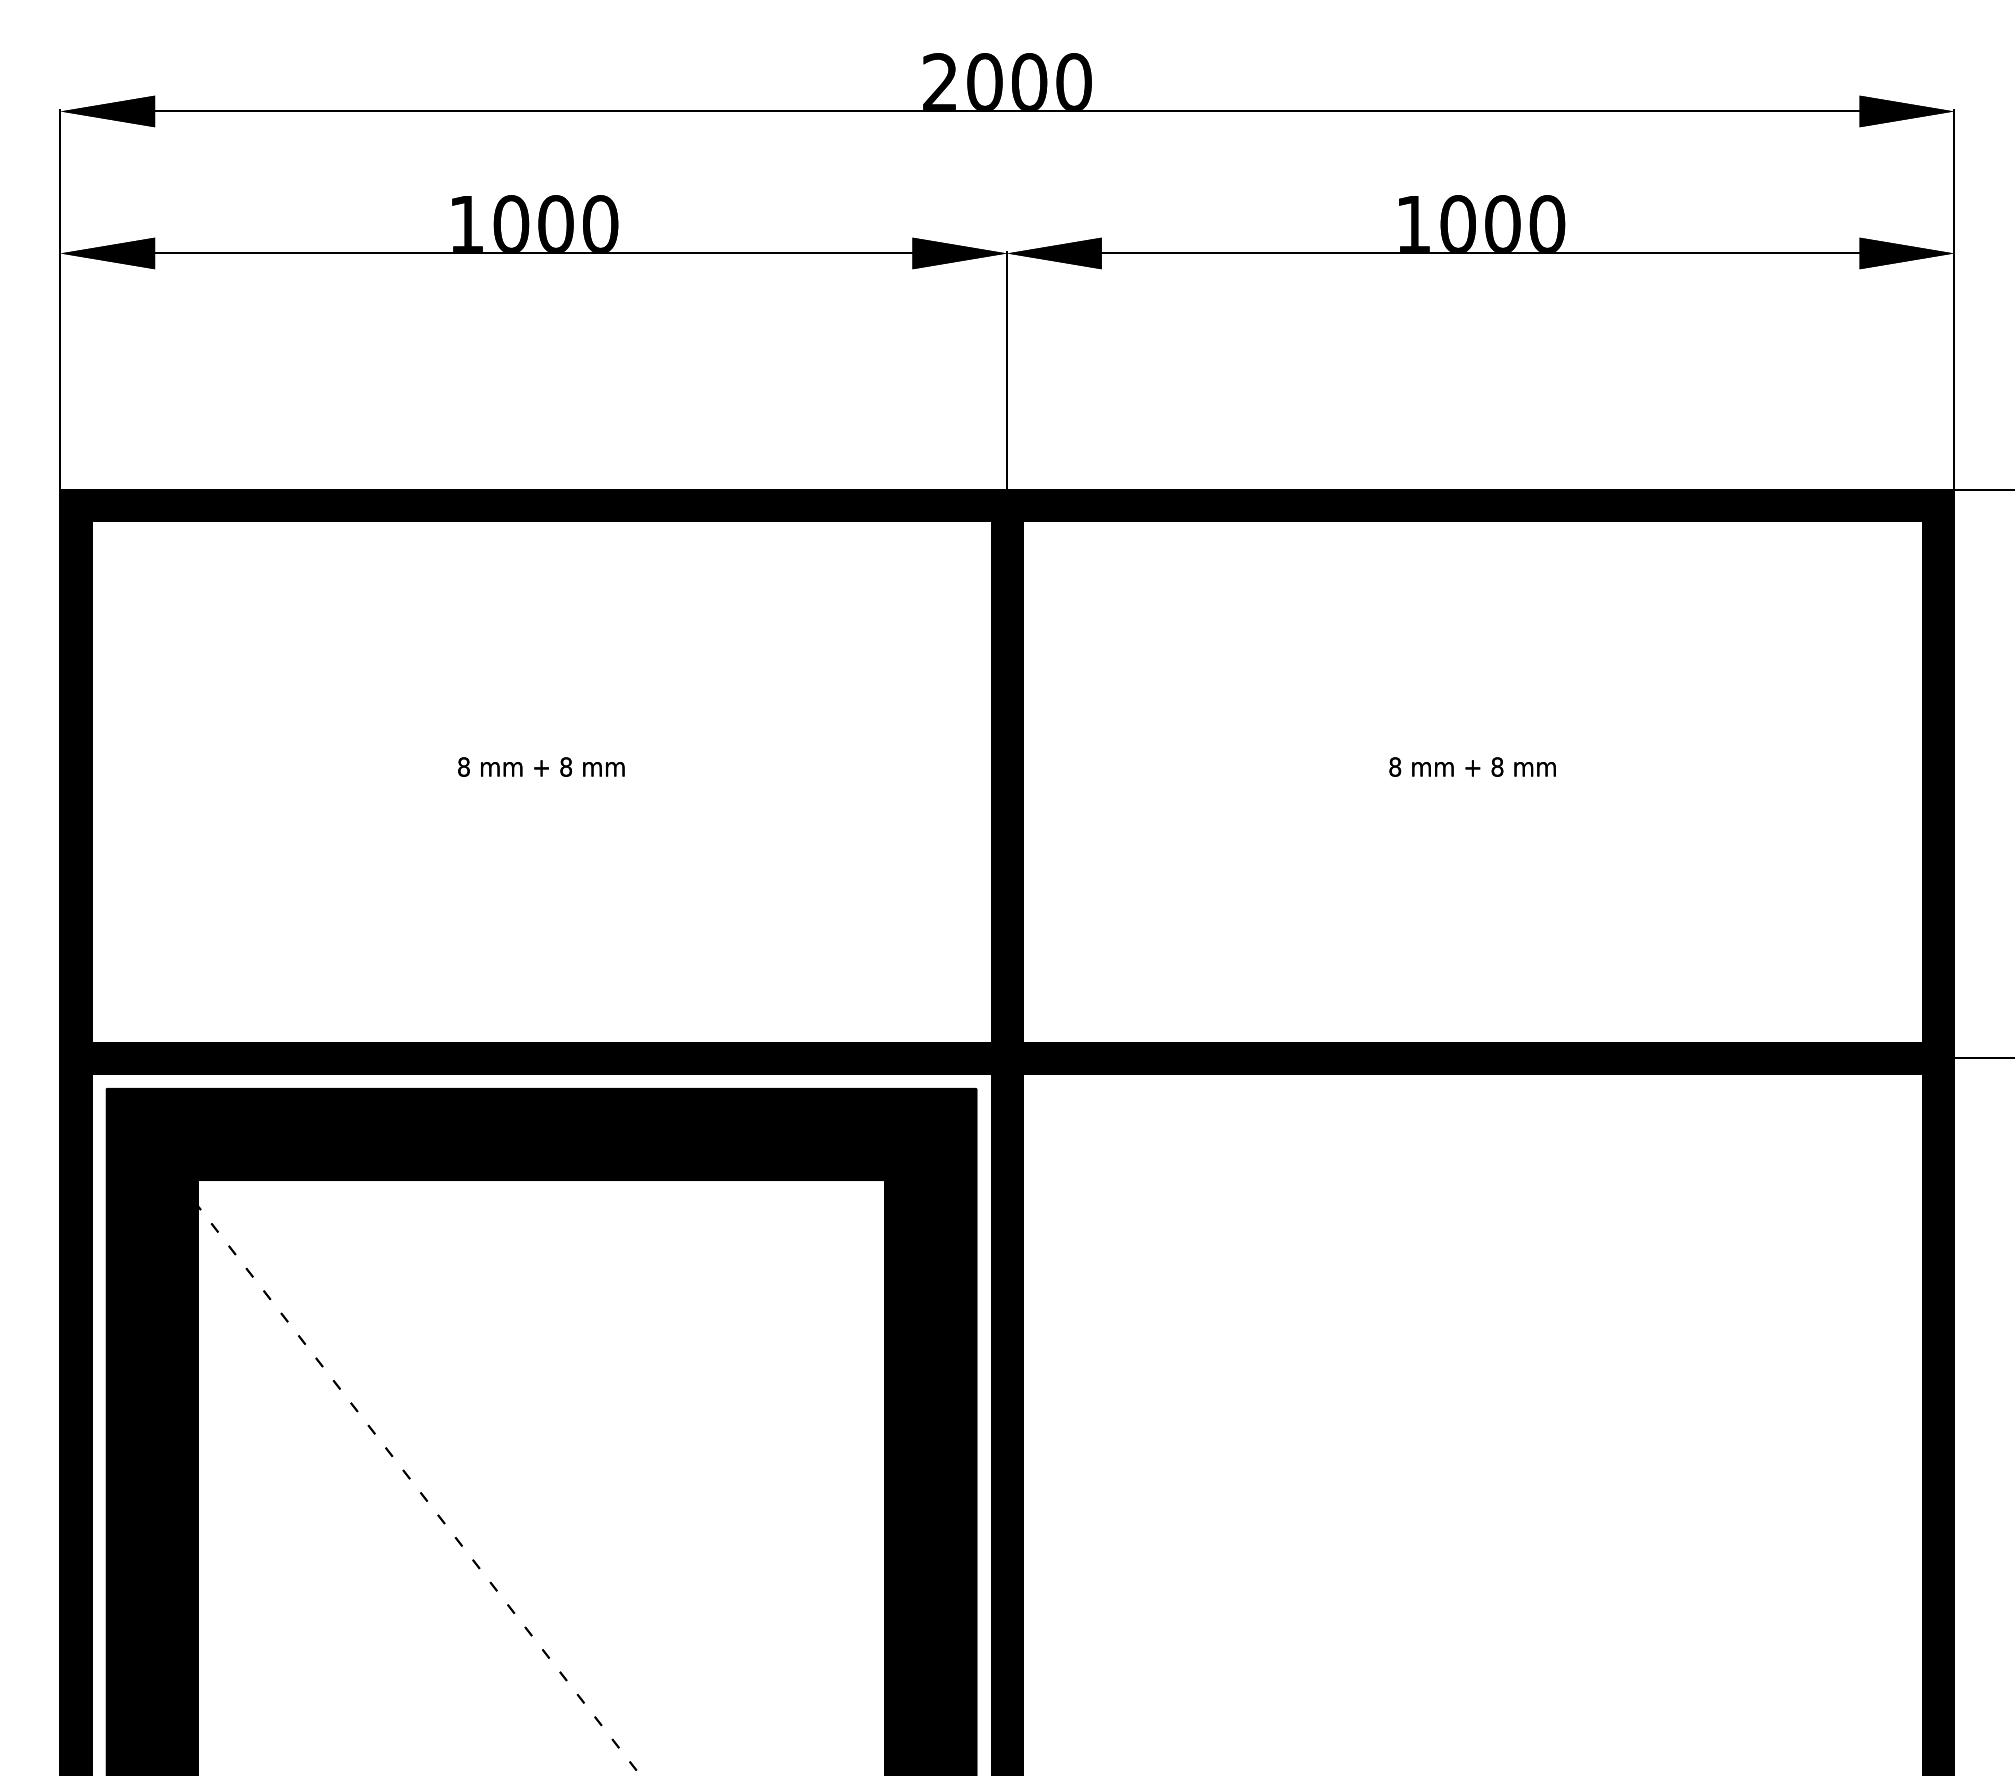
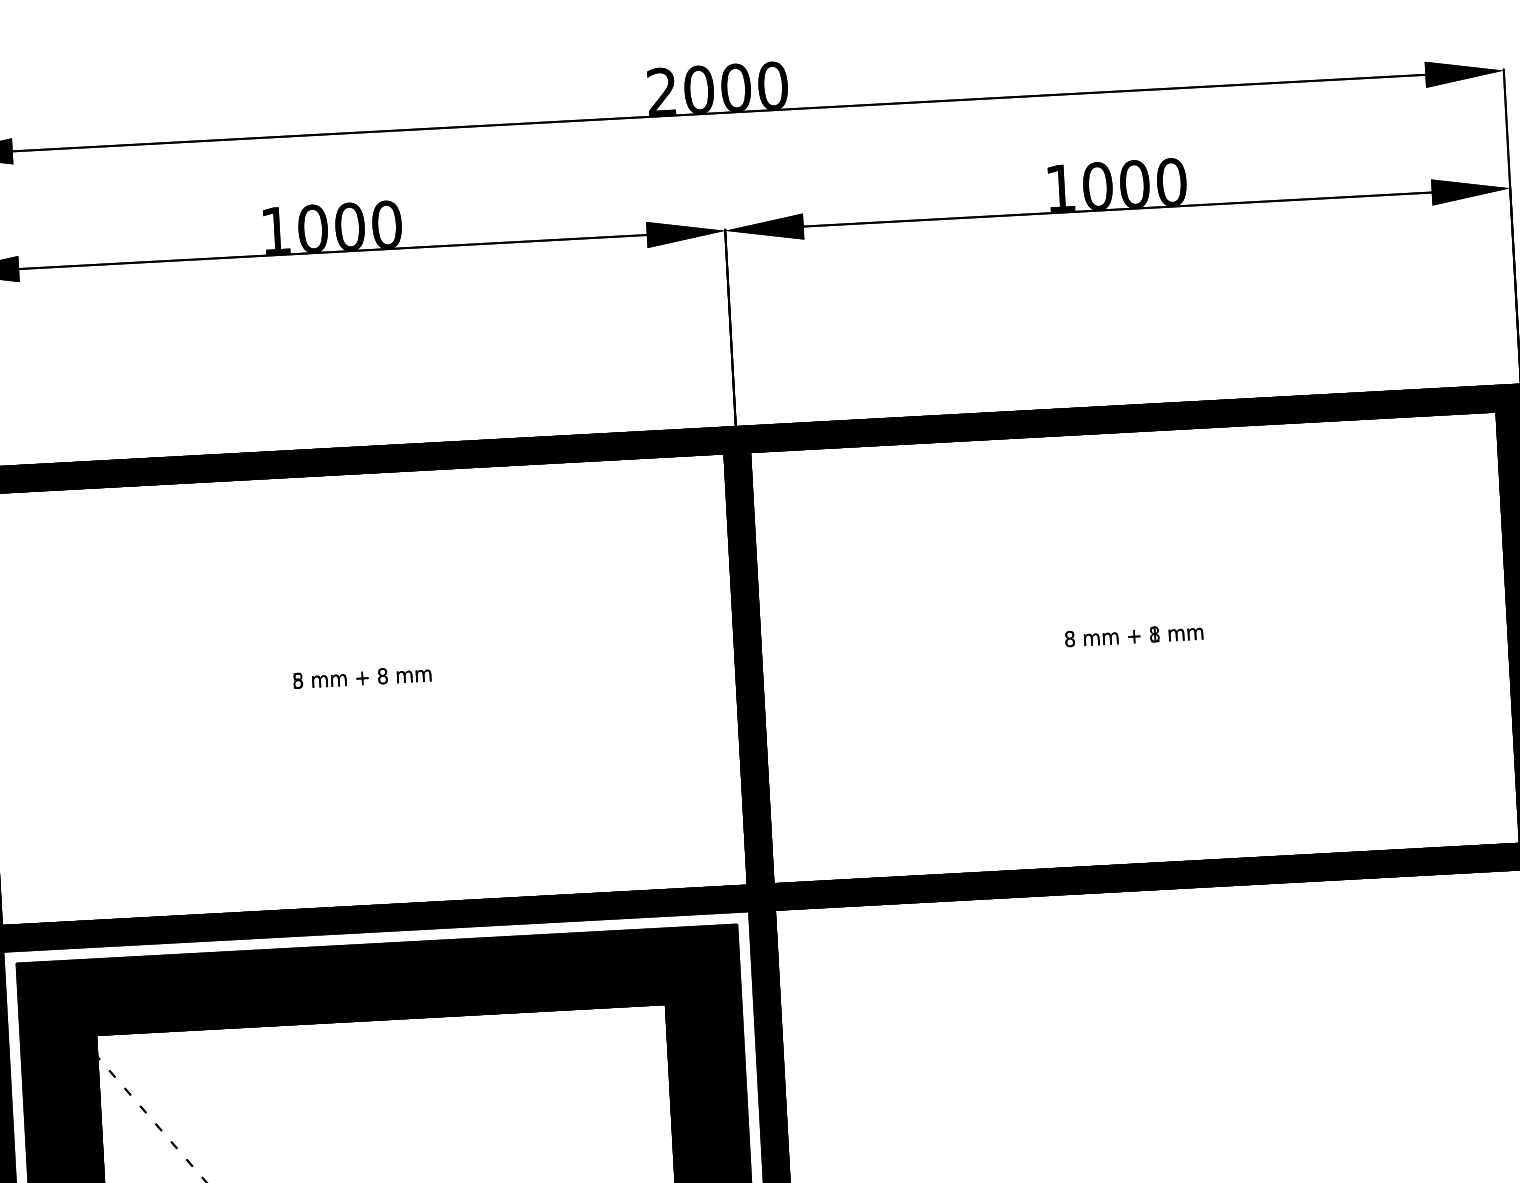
text: (463, 766) -> (297, 680), 8 -> 5
text: (1497, 766) -> (1154, 633), 8 -> 1

